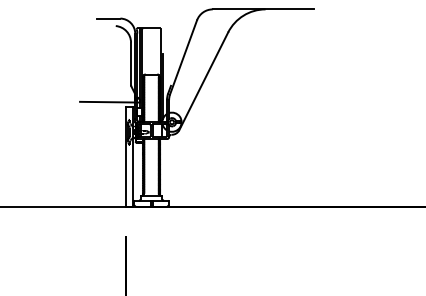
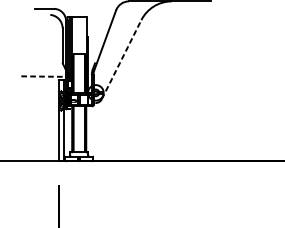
line: (203, 81) -> (121, 59), solid -> dashed
line: (109, 102) -> (45, 76), solid -> dashed

